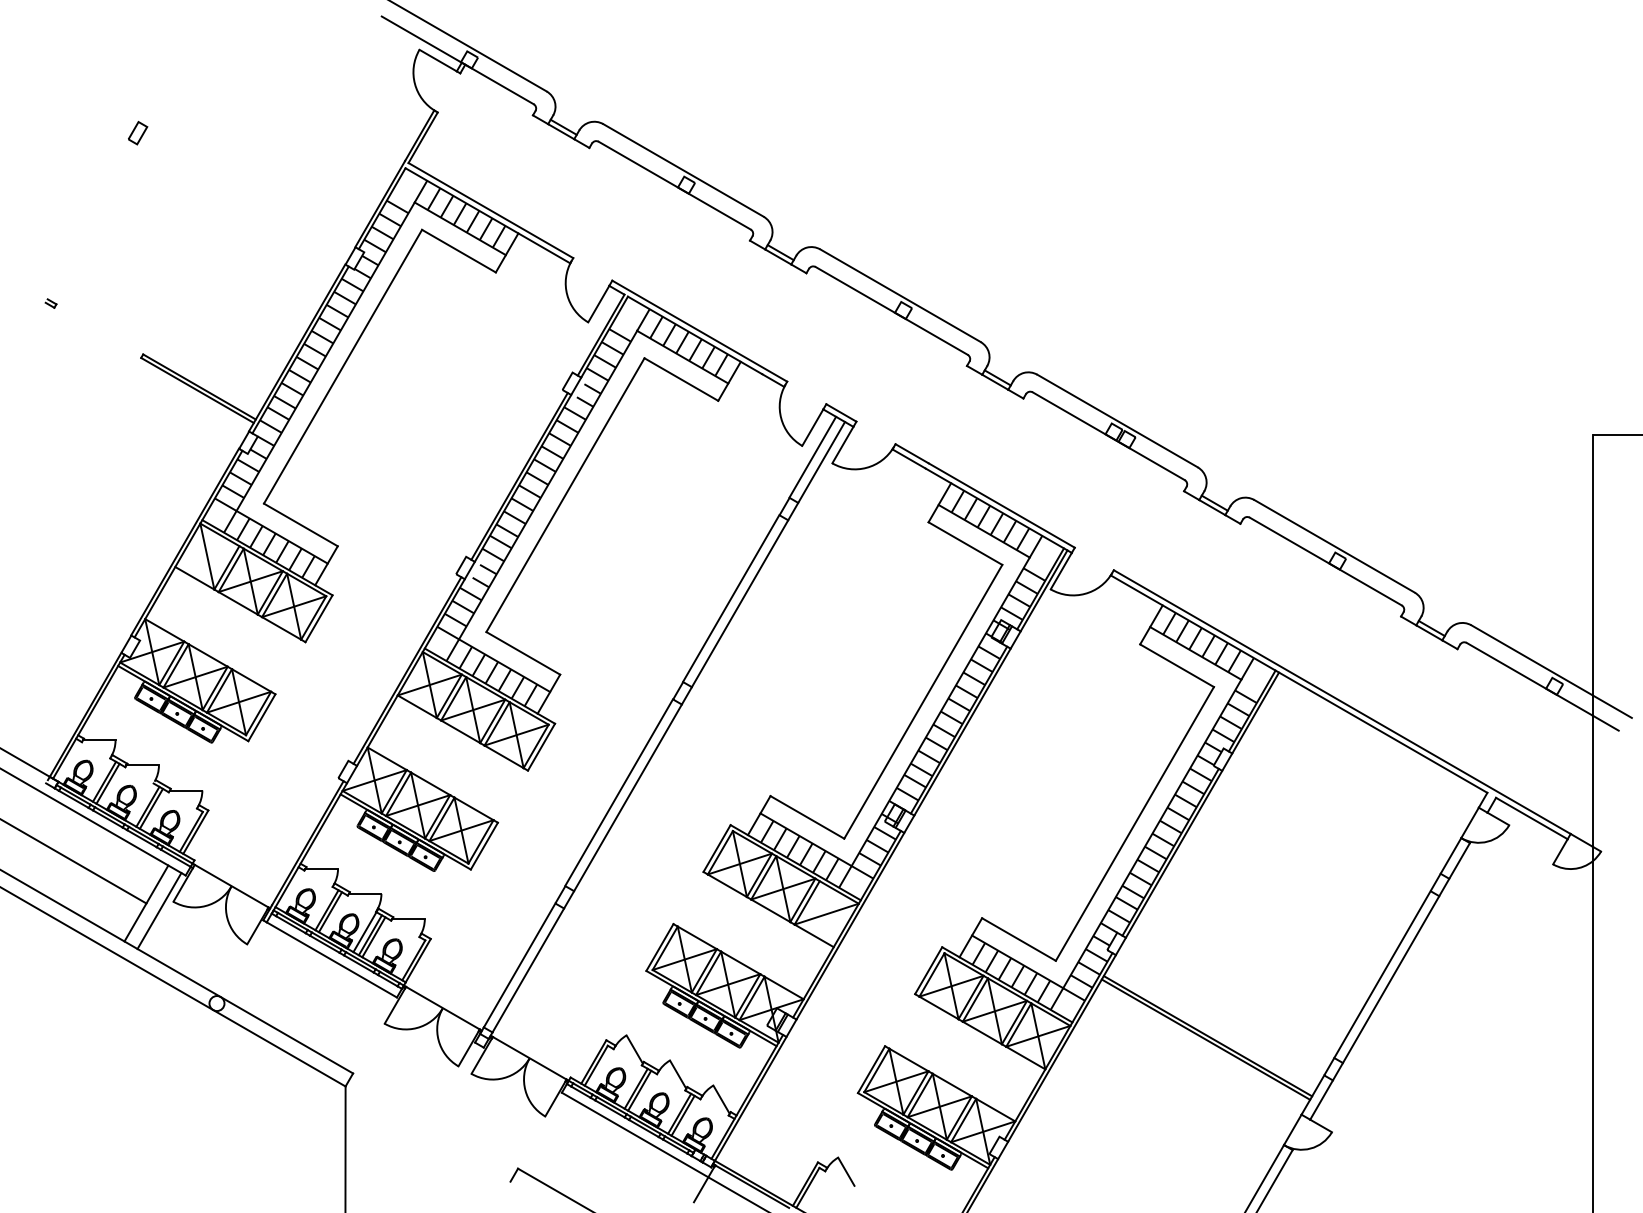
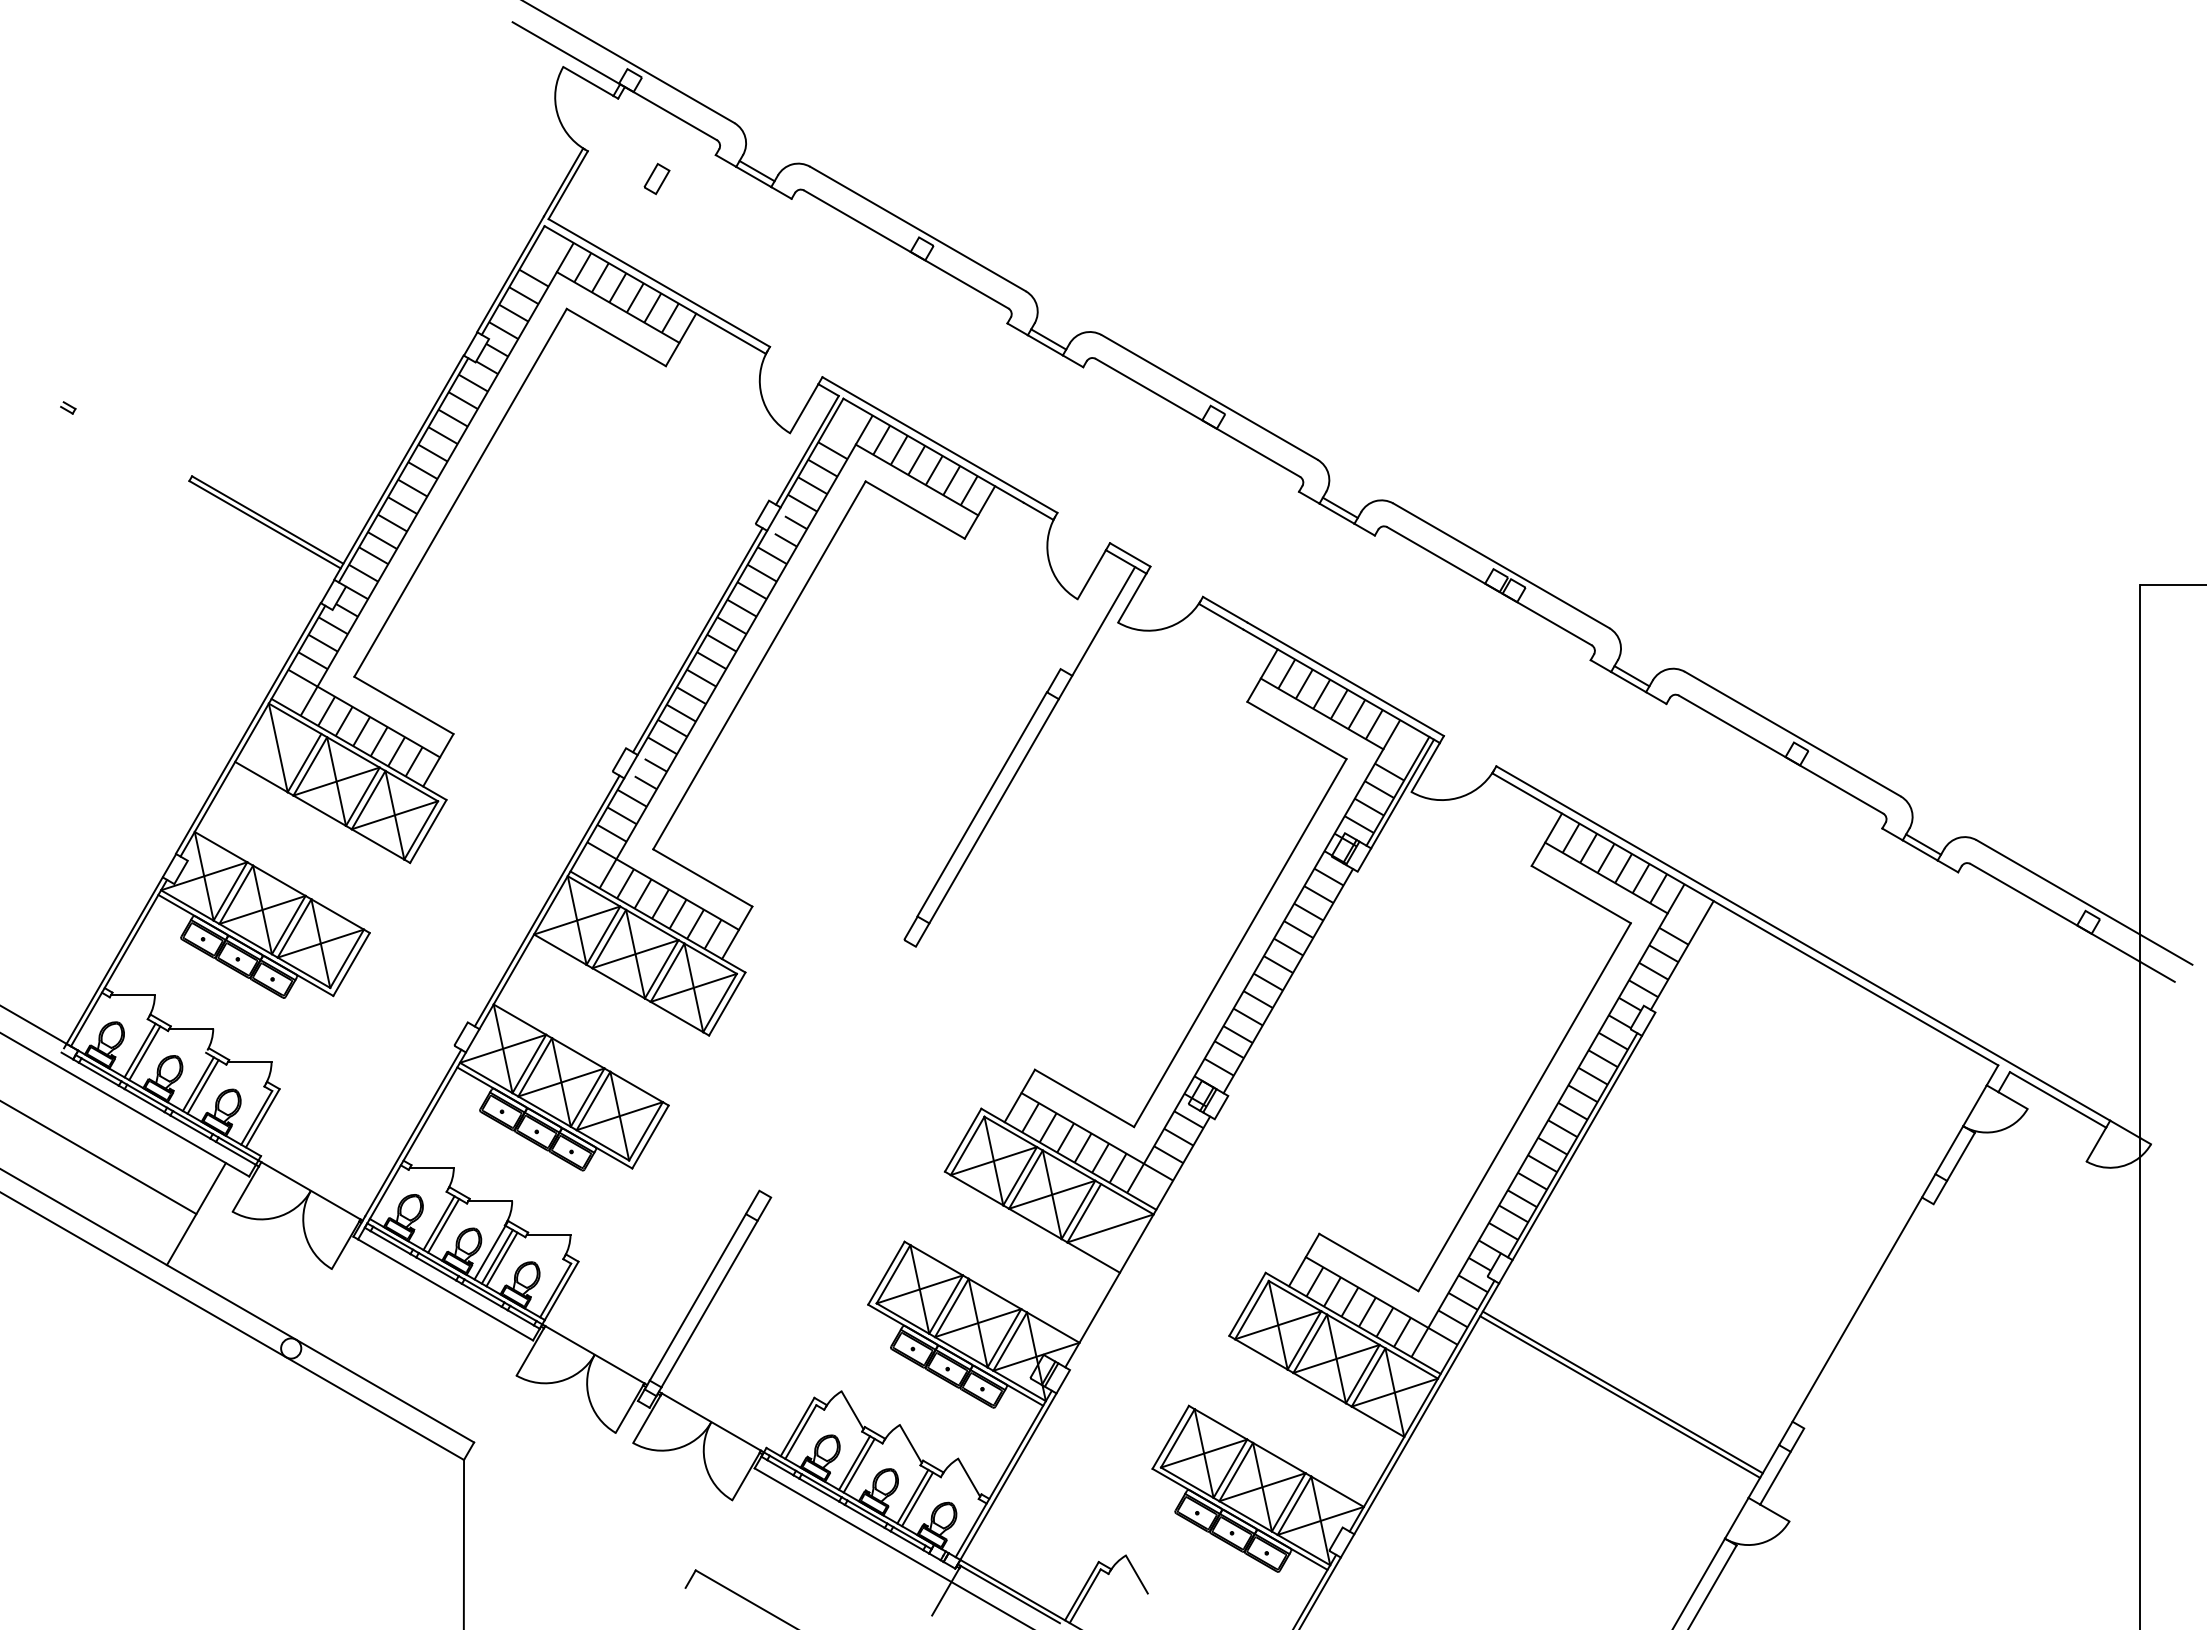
part: (137, 132) -> (656, 178), moved
line: (812, 457) -> (1091, 614), removed
line: (1255, 712) -> (1686, 957), removed
line: (962, 731) -> (1292, 983), removed
line: (619, 792) -> (831, 1064), removed
line: (628, 797) -> (843, 1071), removed
line: (159, 911) -> (213, 1224), removed
line: (850, 926) -> (1142, 1244), removed
line: (1390, 979) -> (1868, 1316), removed

